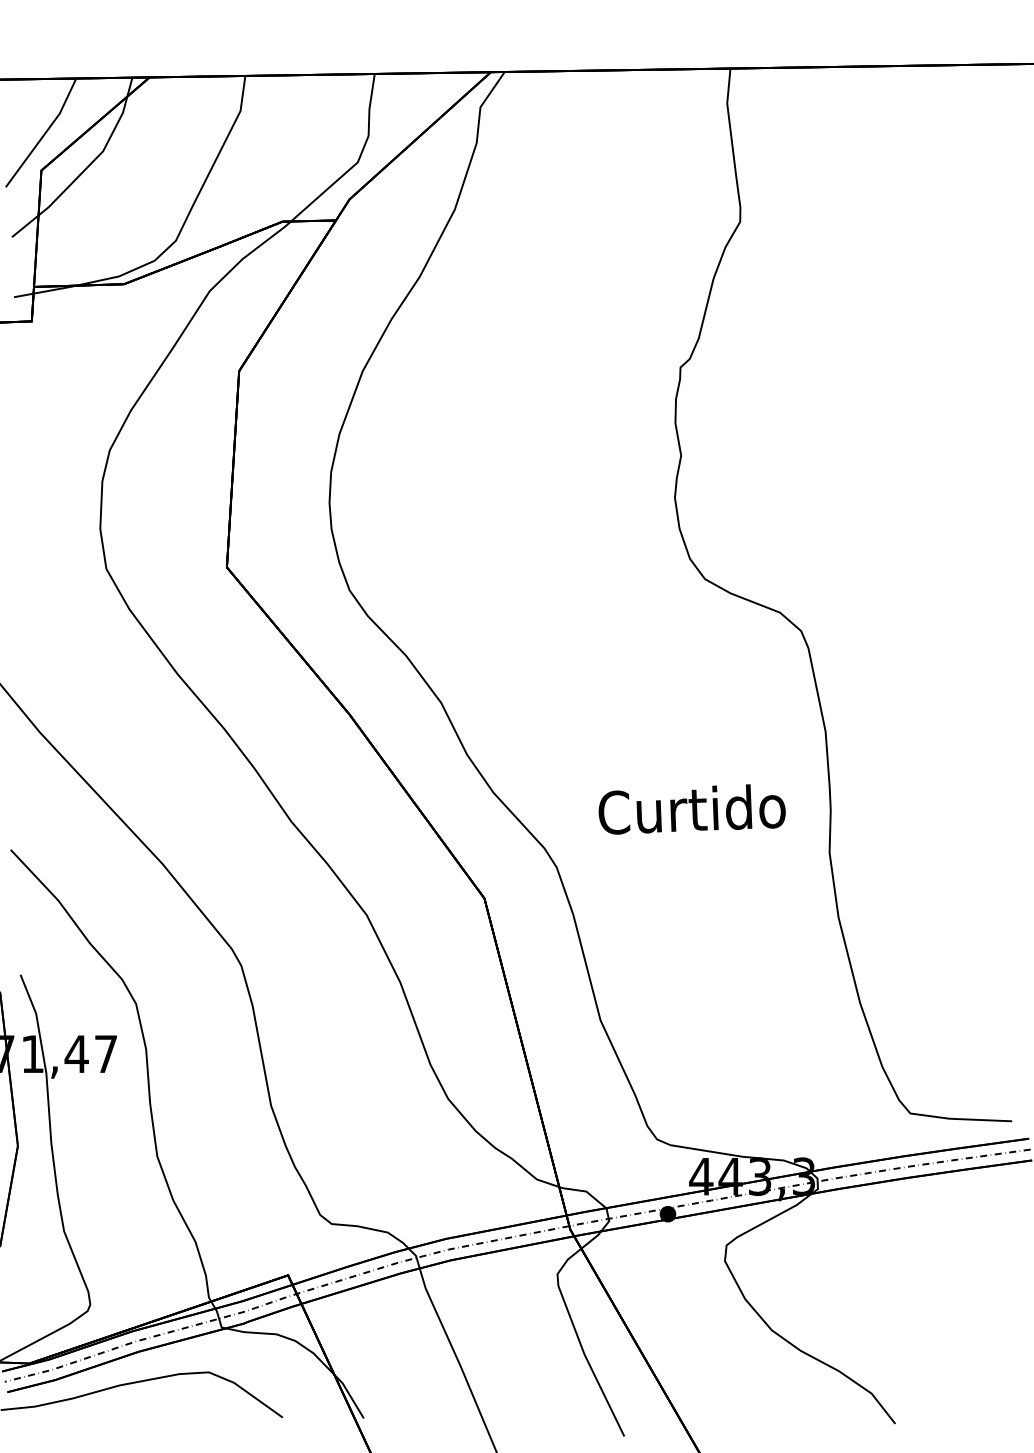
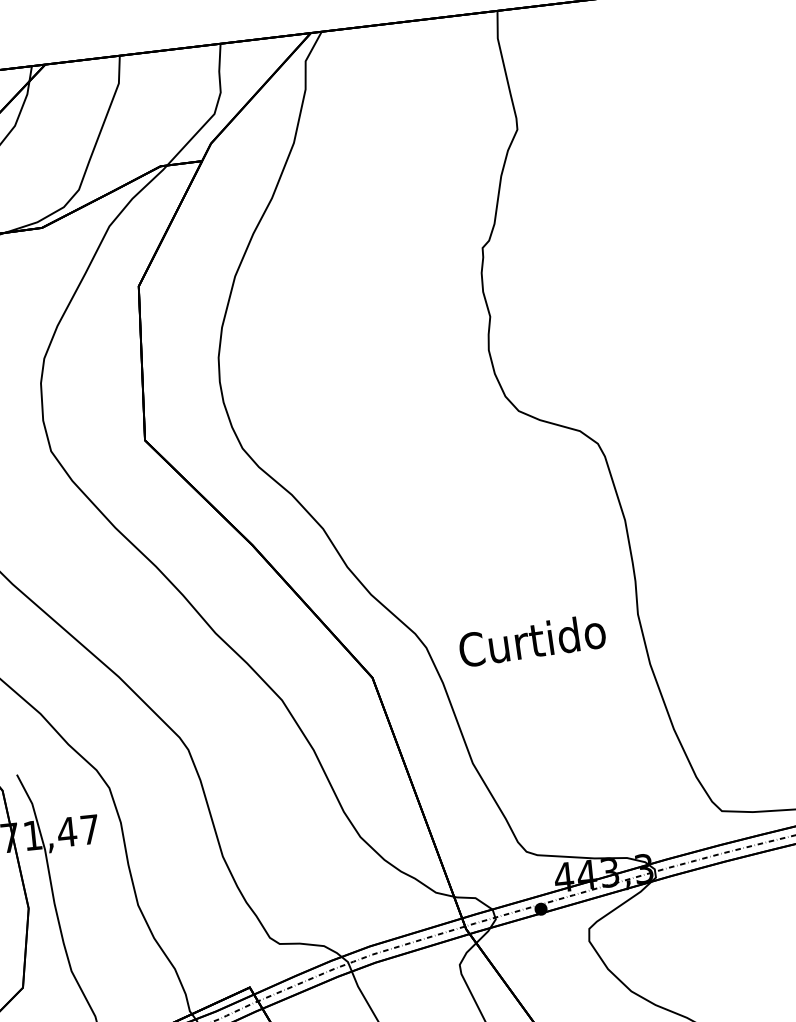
text: (691, 809) -> (531, 640), moved

